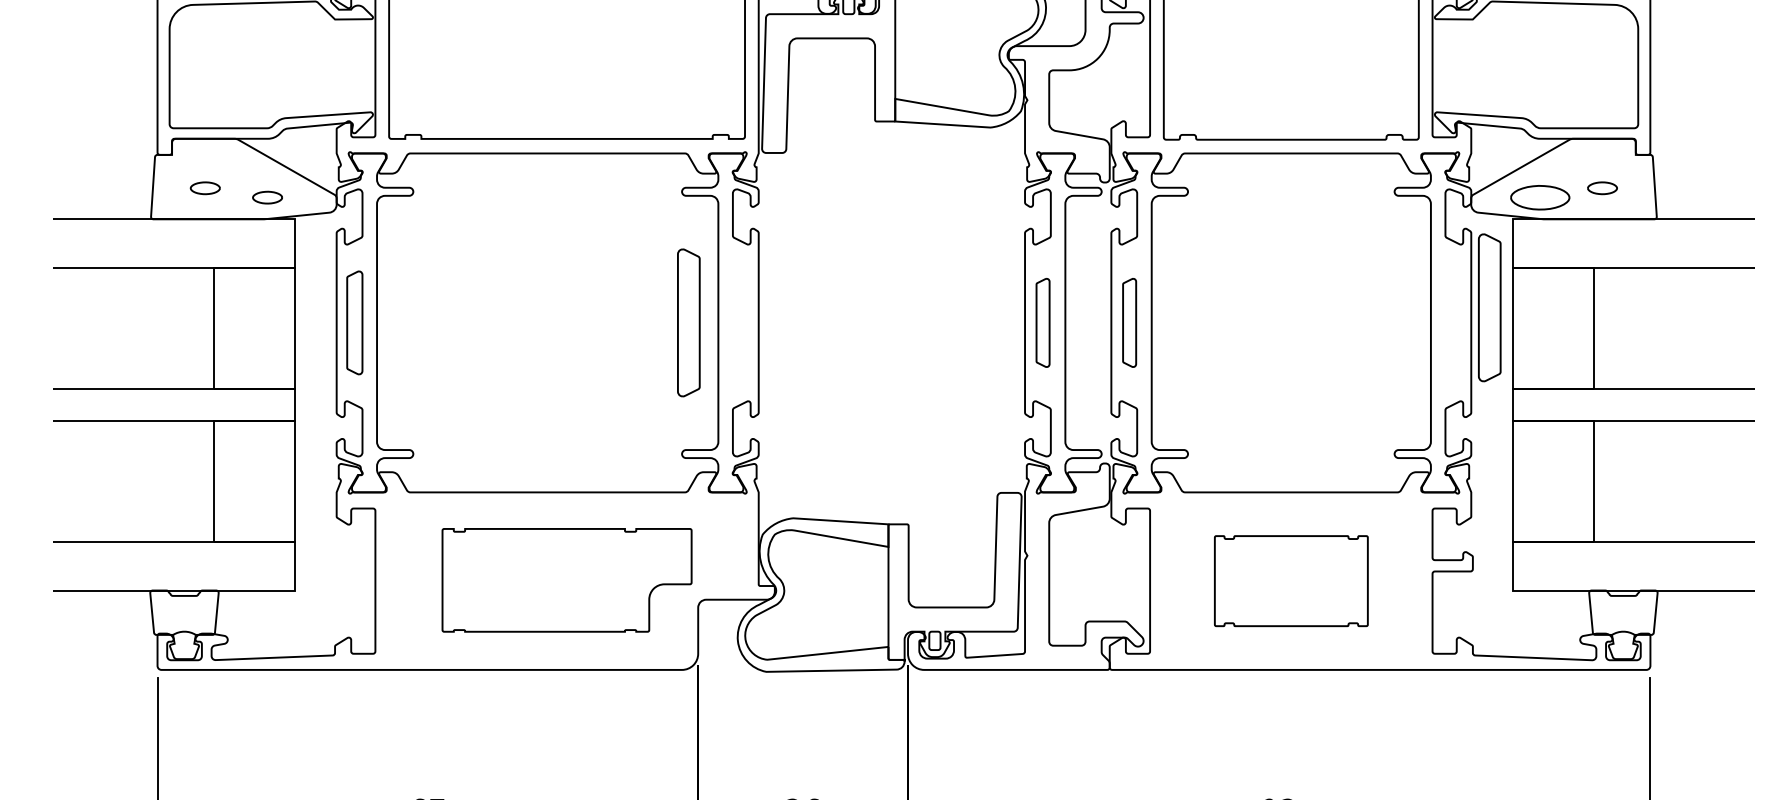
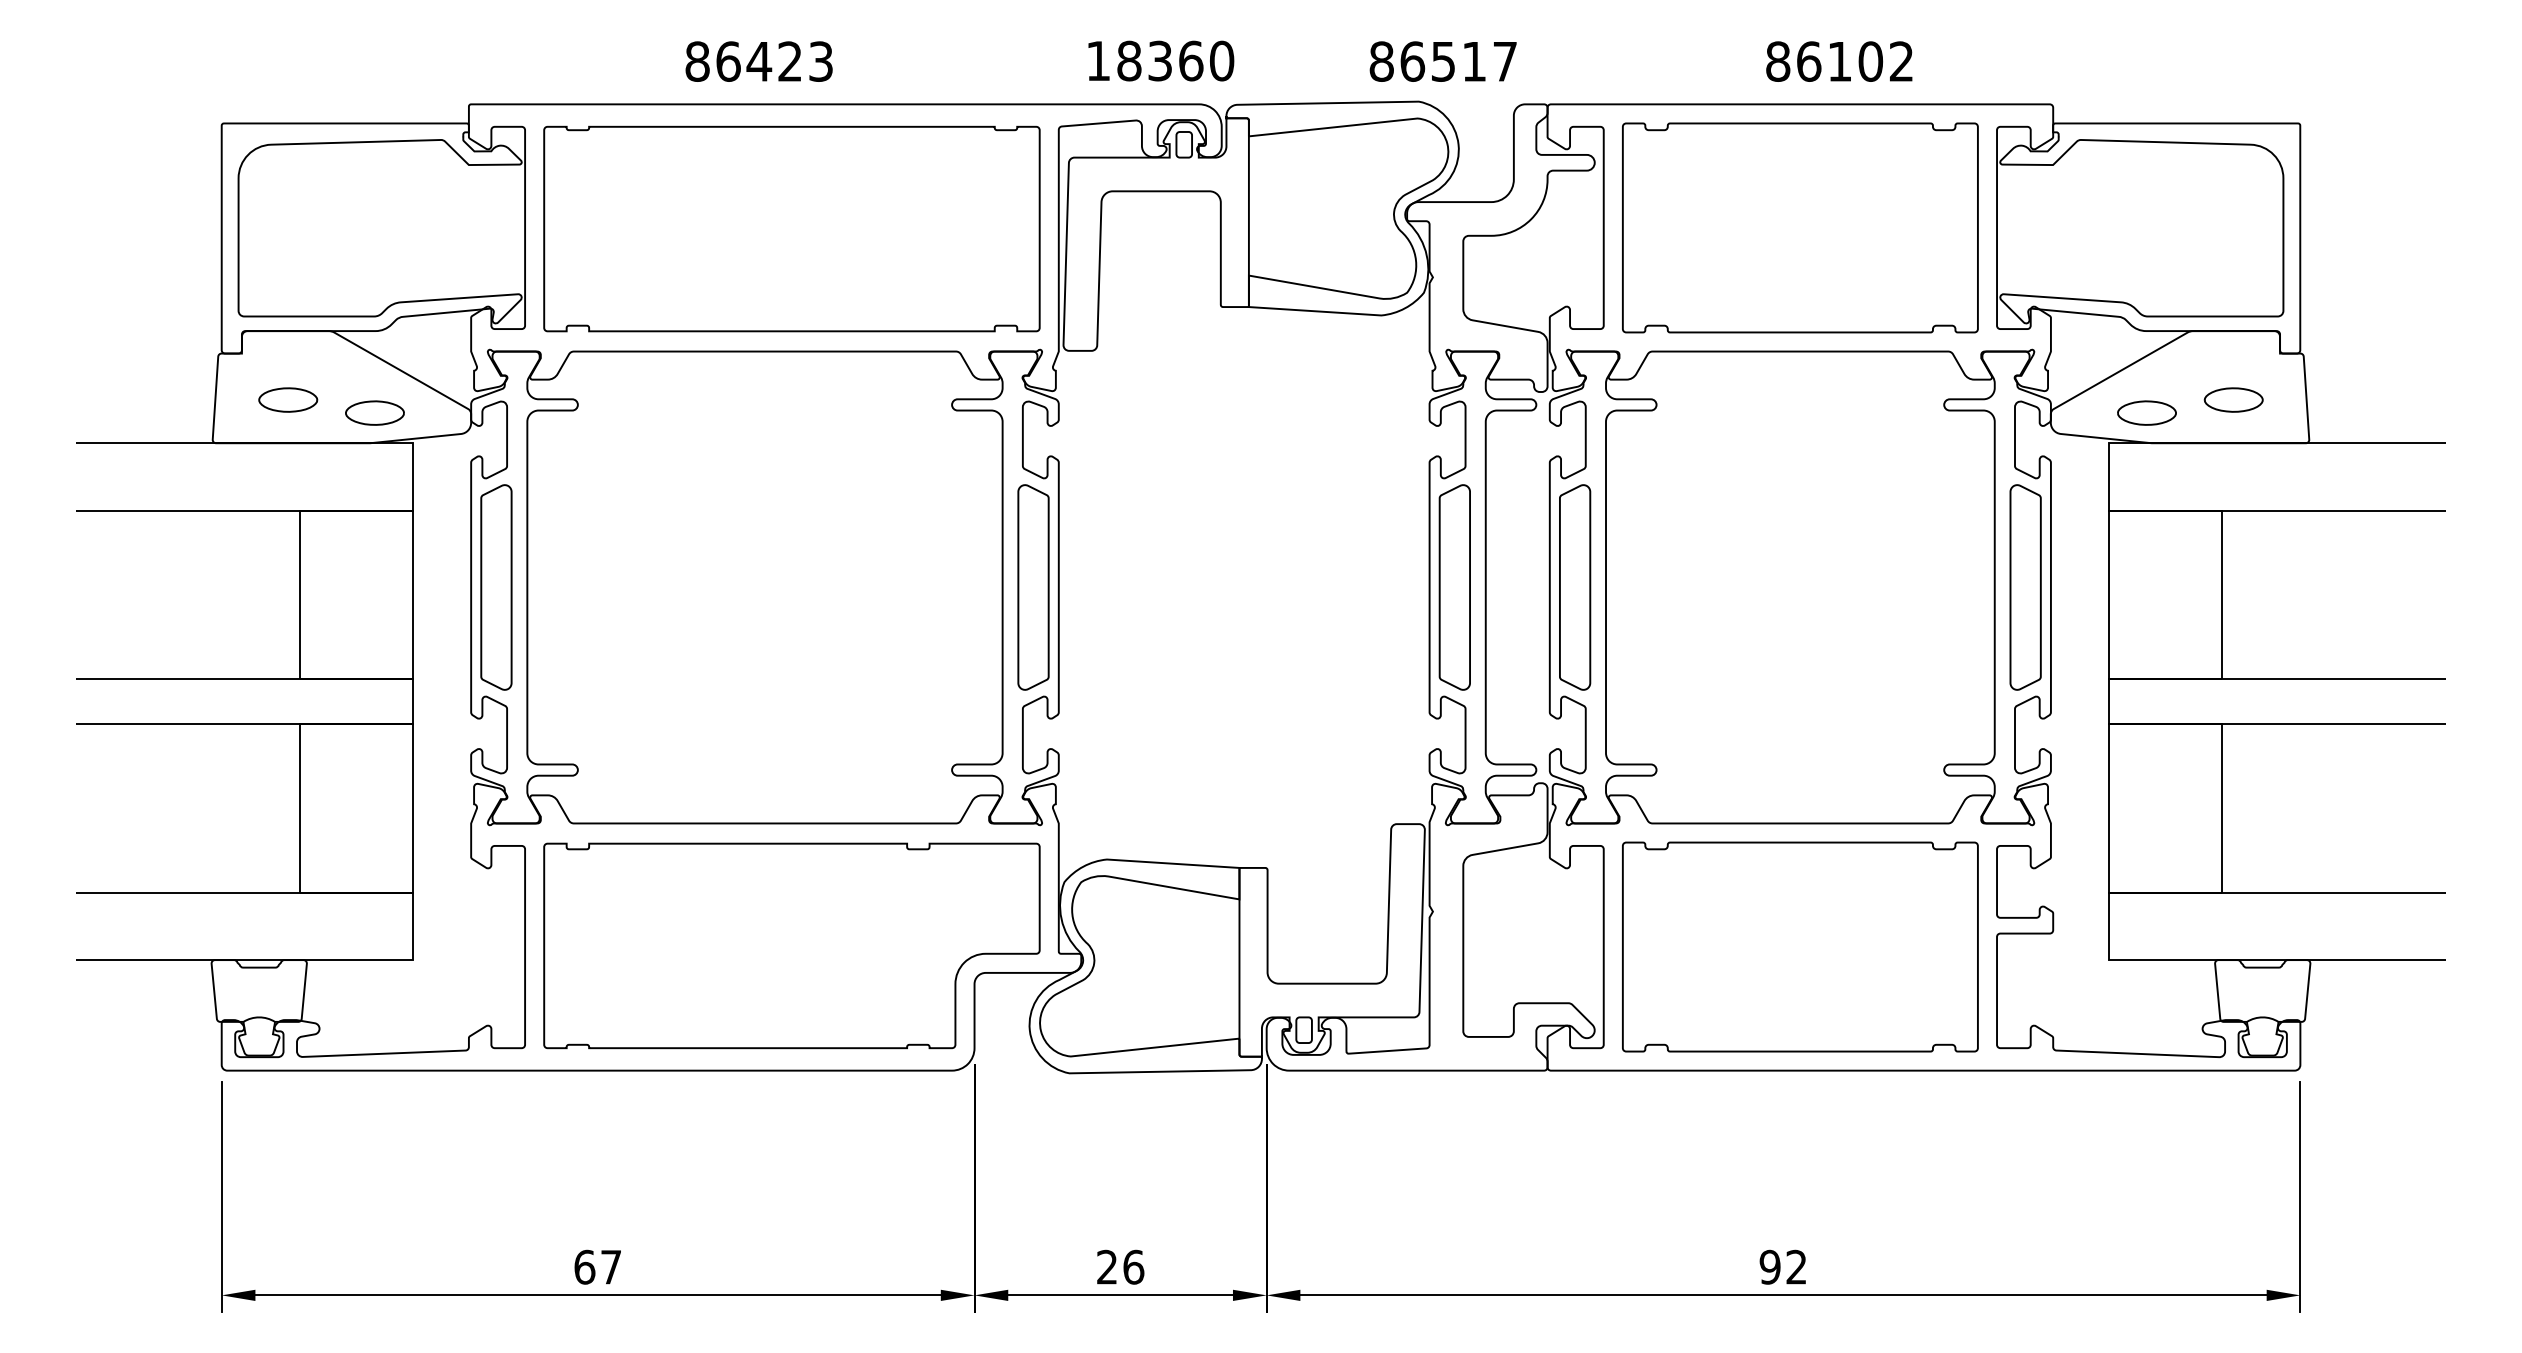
part: (205, 187) -> (288, 399), size x1.43
part: (1602, 187) -> (2233, 399), size x1.43
part: (267, 197) -> (374, 412), size x1.43
part: (1539, 197) -> (2146, 412), size x0.71
part: (1489, 307) -> (2025, 587), moved
part: (354, 322) -> (496, 587), size x1.43
part: (688, 322) -> (1033, 587), moved
part: (1042, 322) -> (1454, 587), size x1.67
part: (1129, 322) -> (1575, 587), size x1.67
part: (566, 580) -> (791, 945), size x1.43
part: (1291, 580) -> (1800, 946), size x1.67

